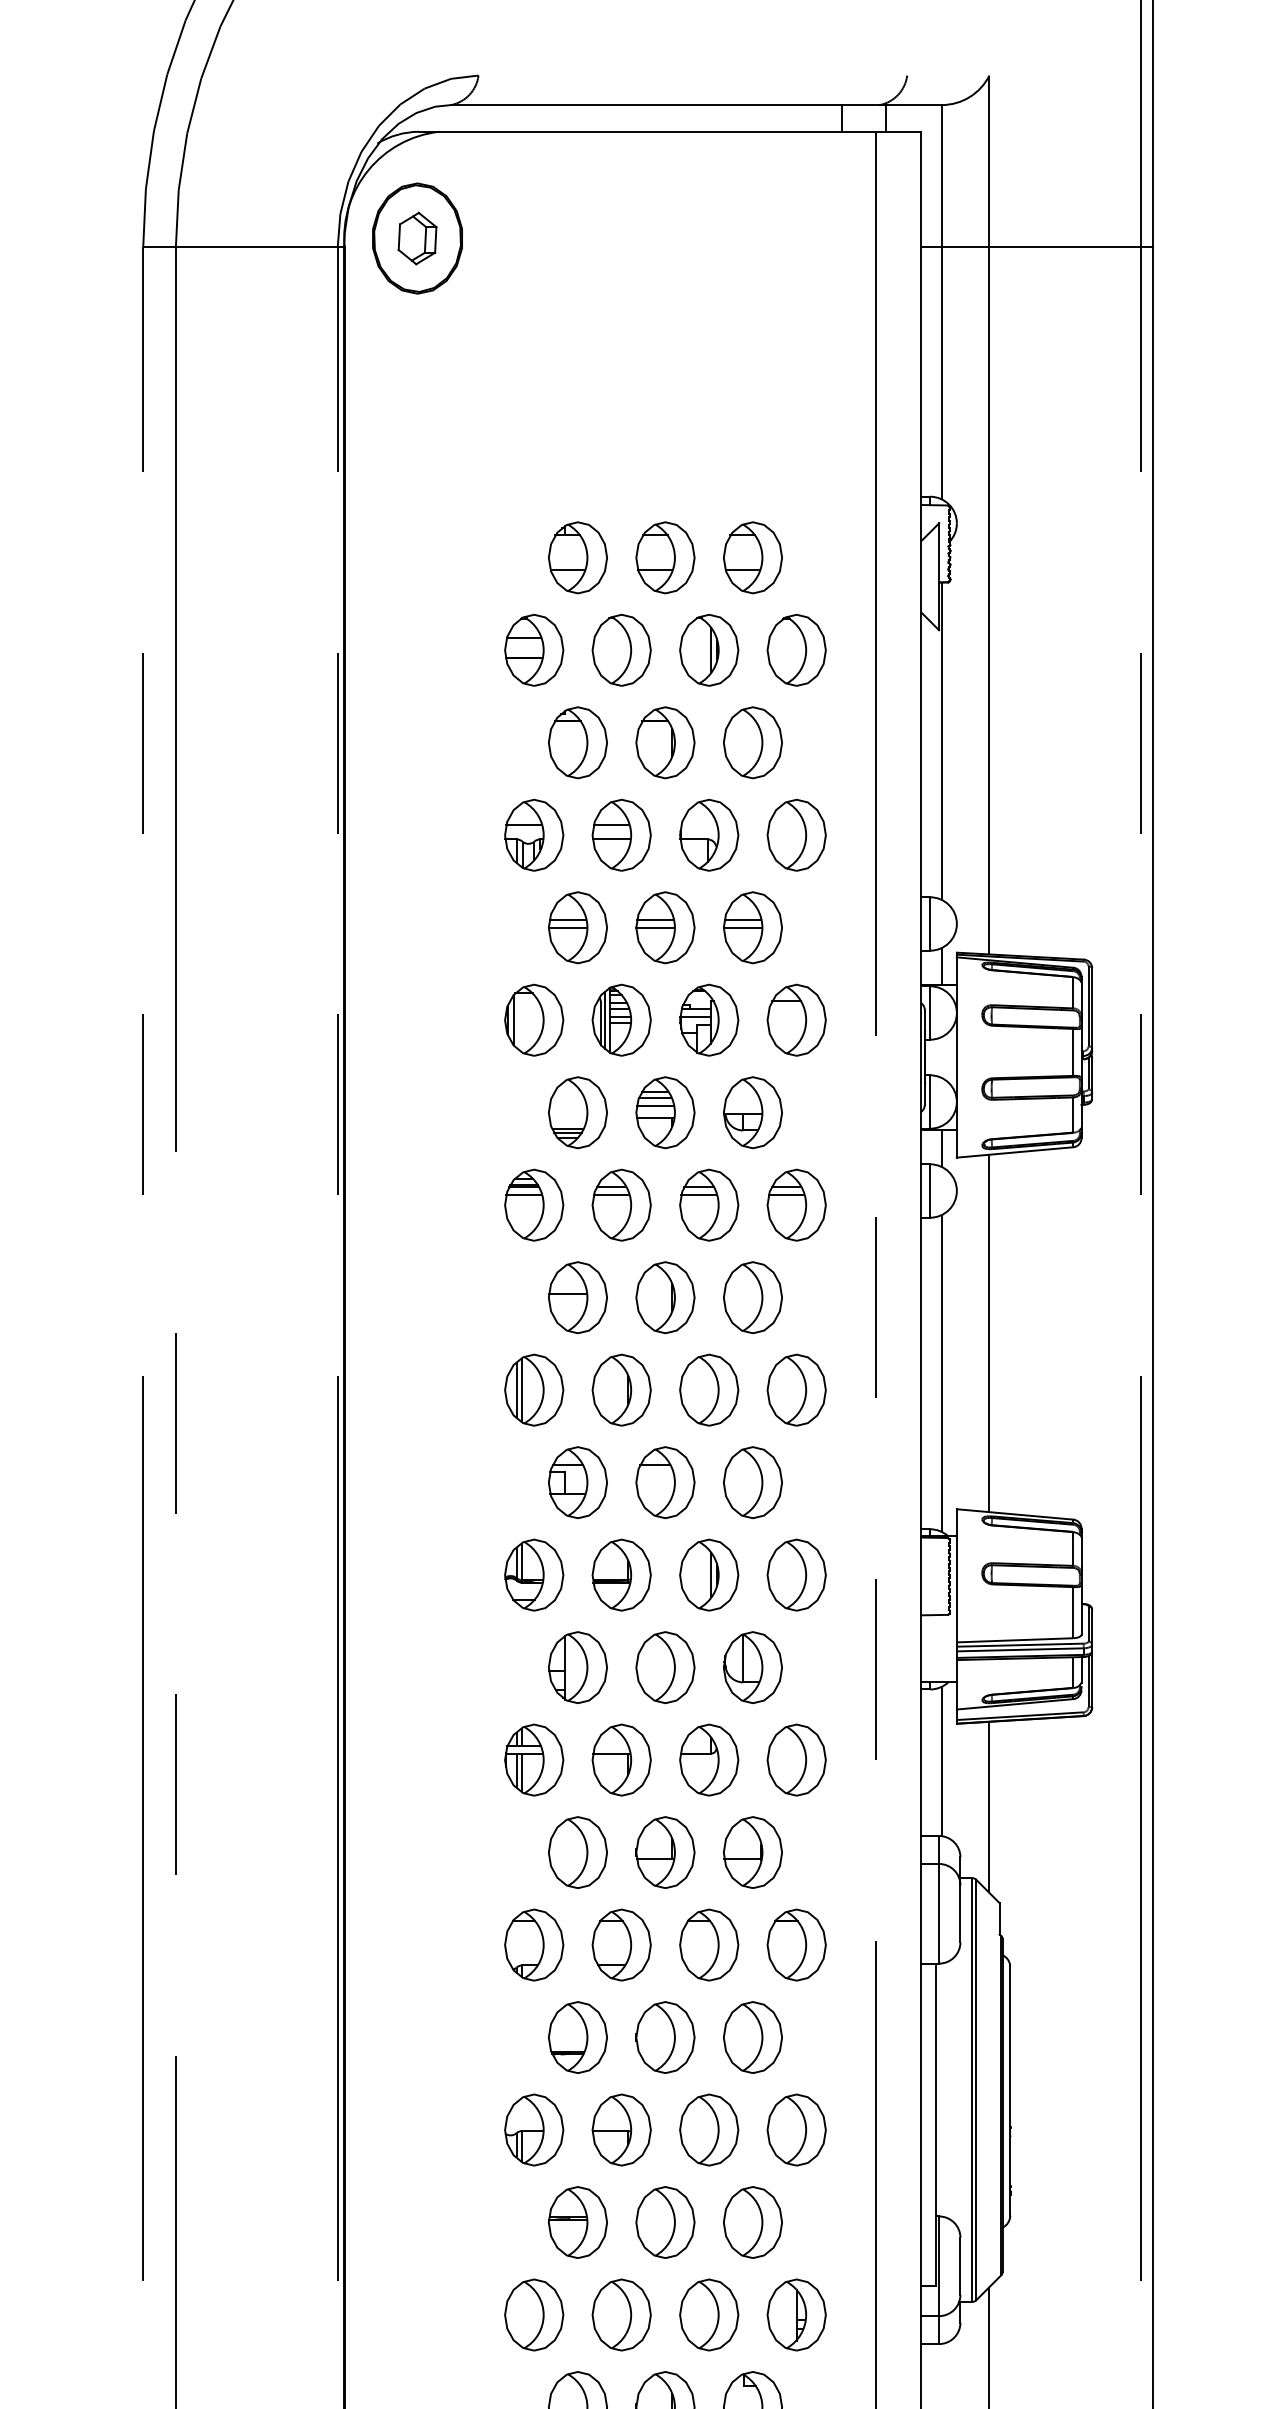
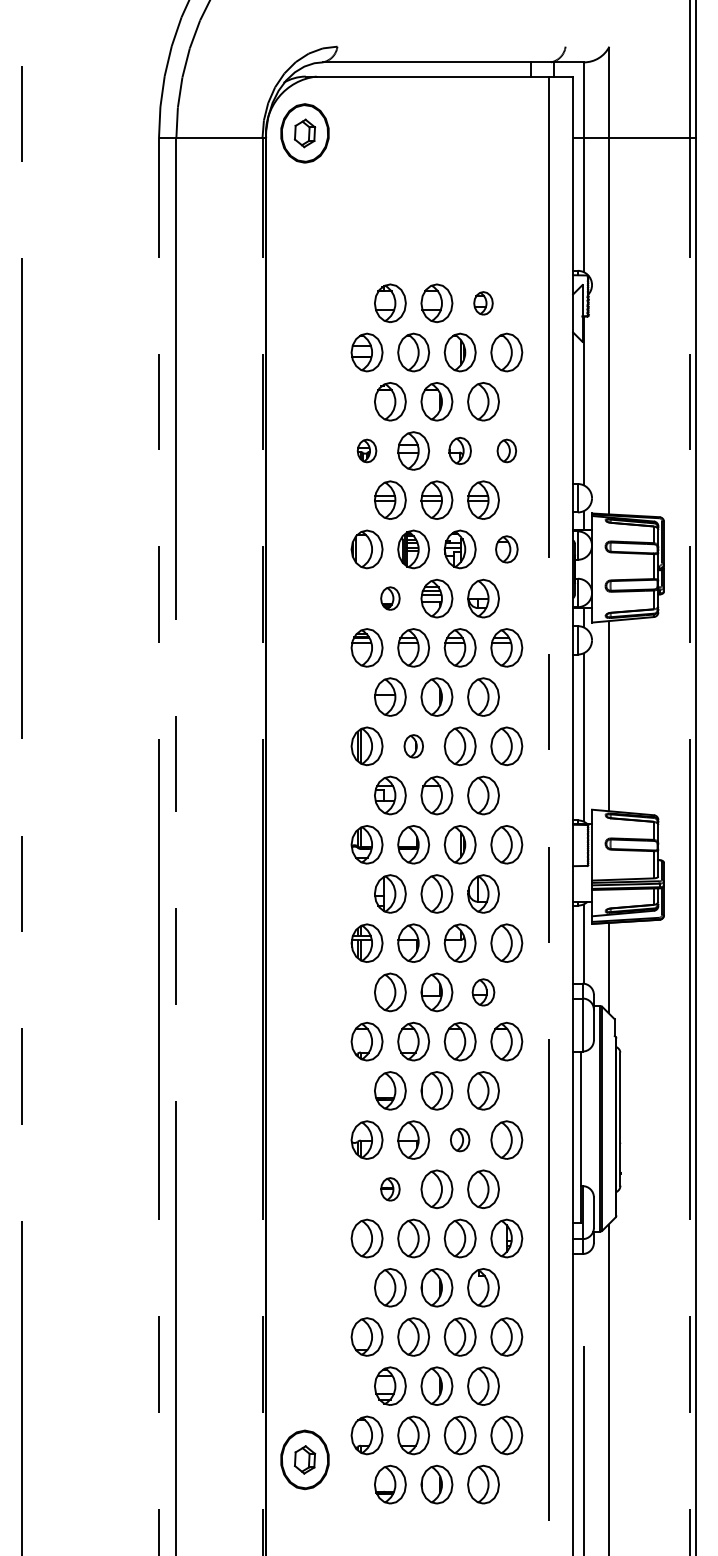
part: (752, 558) -> (483, 303), size x0.6
part: (533, 834) -> (366, 450), size x0.6
part: (707, 834) -> (459, 450), size x0.7
part: (796, 834) -> (506, 450), size x0.6
part: (796, 1020) -> (506, 549), size x0.7
part: (578, 1112) -> (390, 598), size x0.6
part: (621, 1390) -> (413, 746), size x0.6
part: (752, 1852) -> (483, 992), size x0.7
part: (707, 2128) -> (459, 1139), size x0.6
part: (578, 2222) -> (390, 1189), size x0.6

